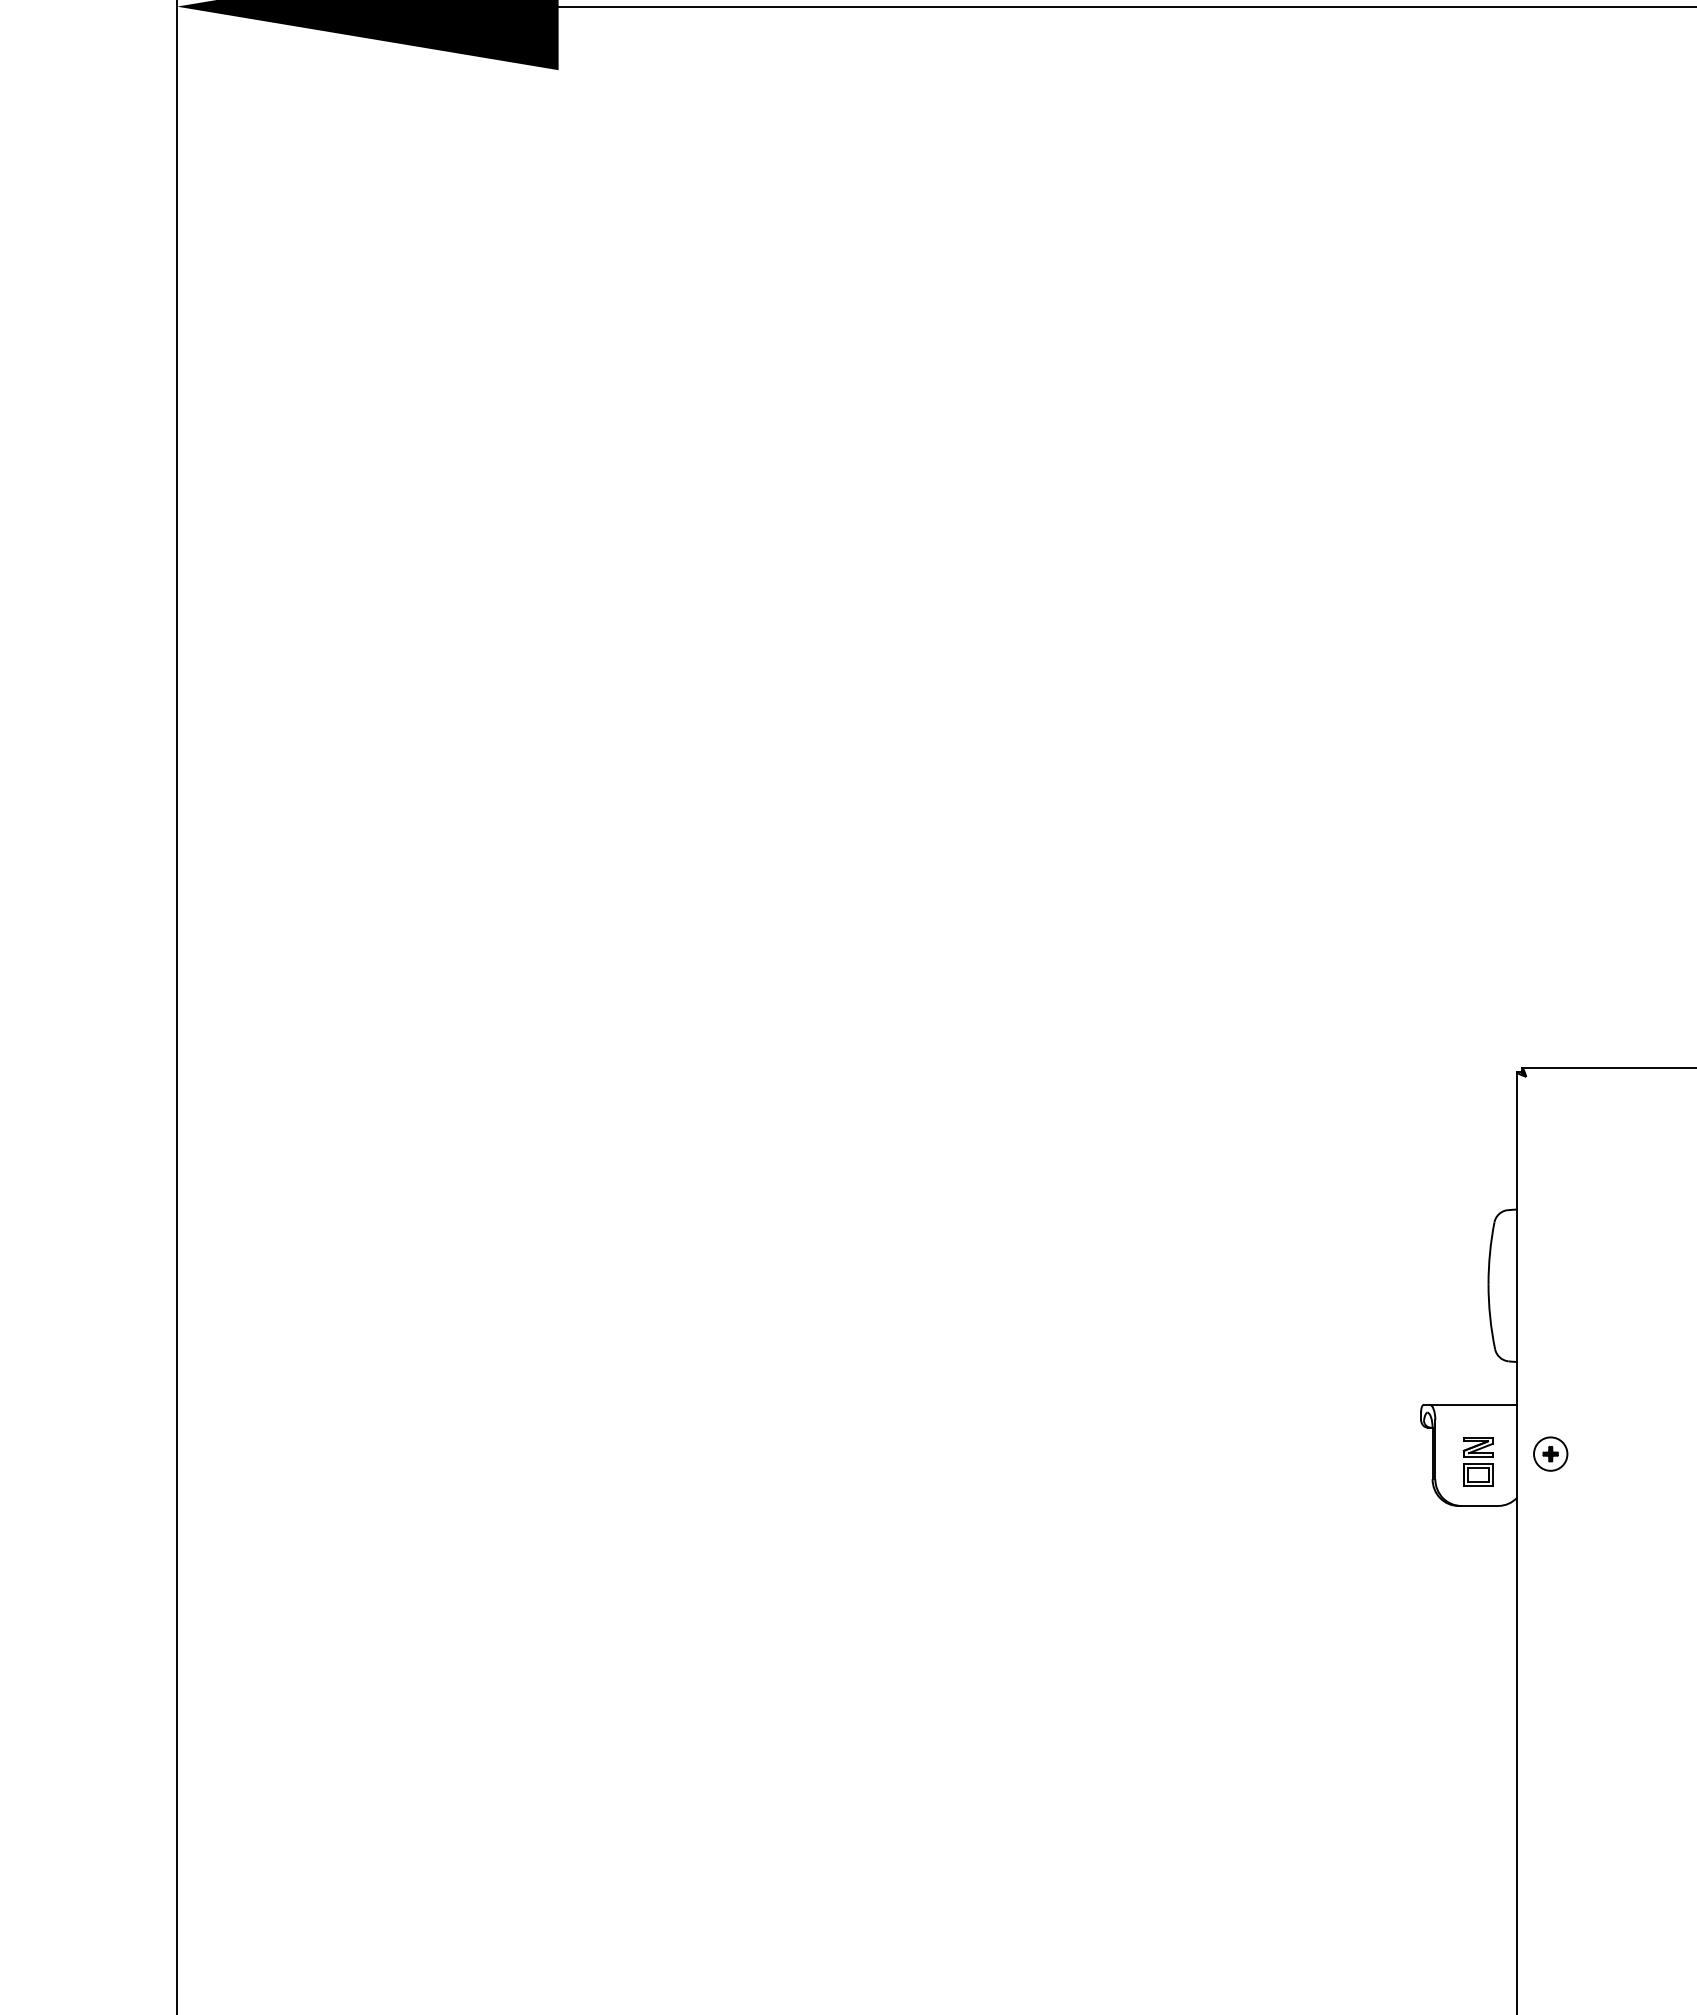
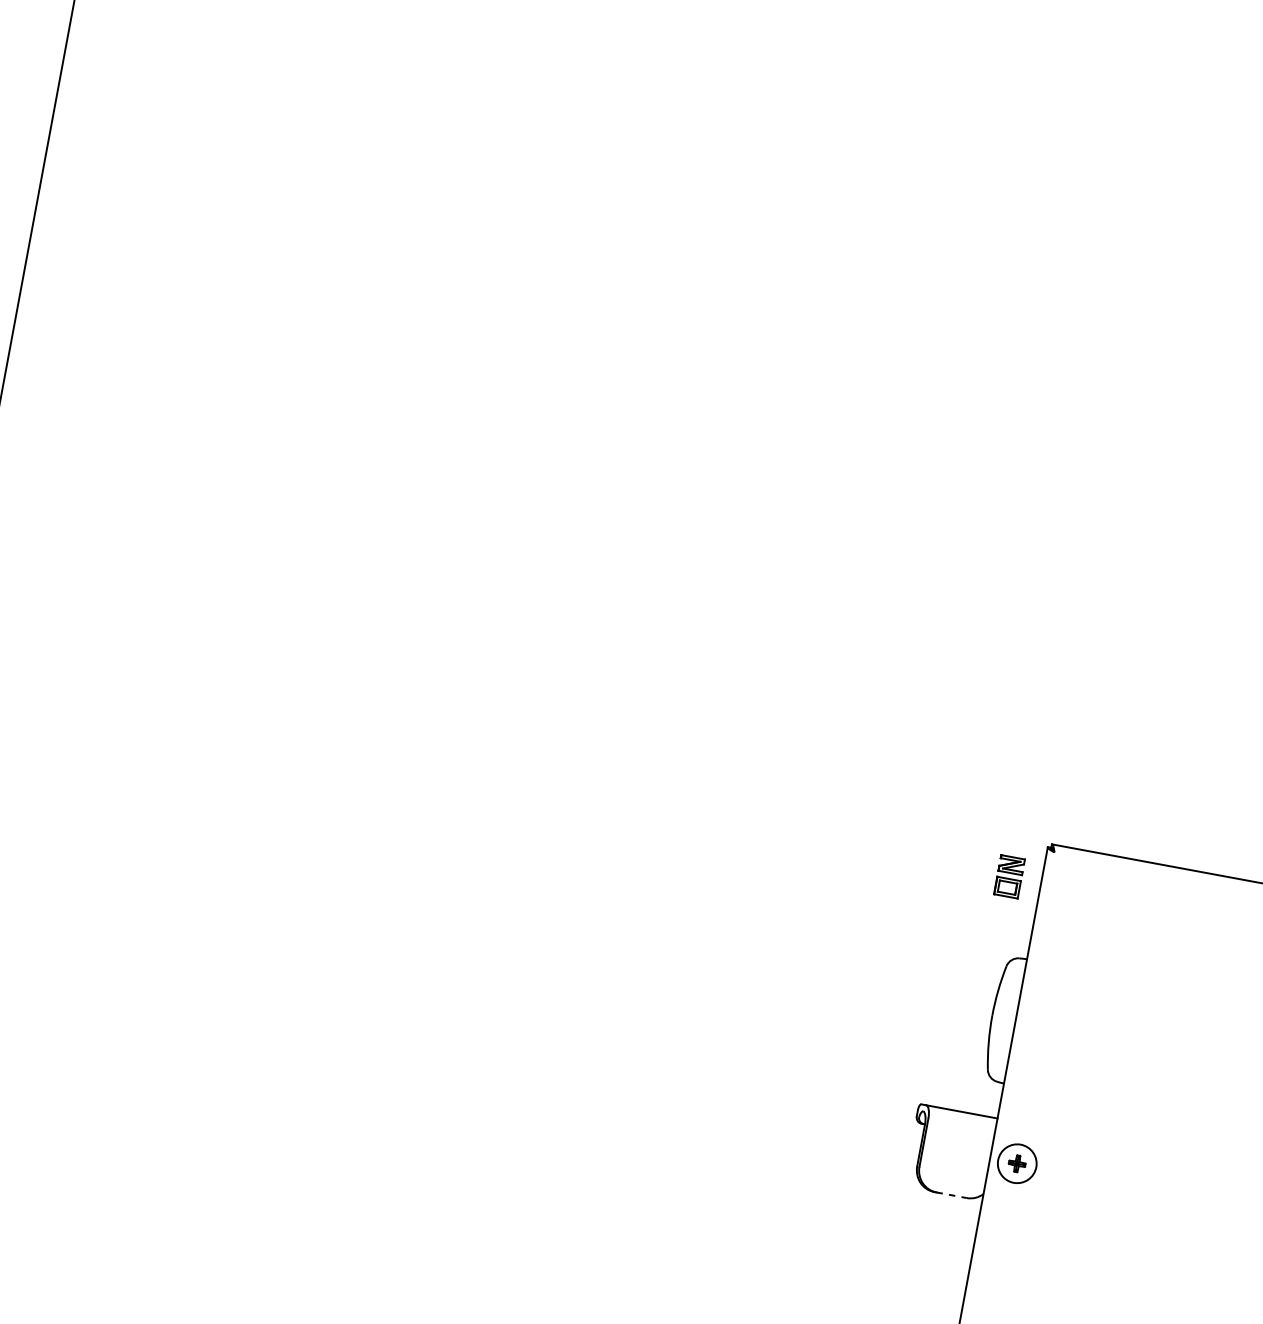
part: (1550, 1453) -> (1017, 1163), size x1.4
part: (1477, 1461) -> (1008, 876), moved
line: (1479, 1505) -> (951, 1194), solid -> dashed

